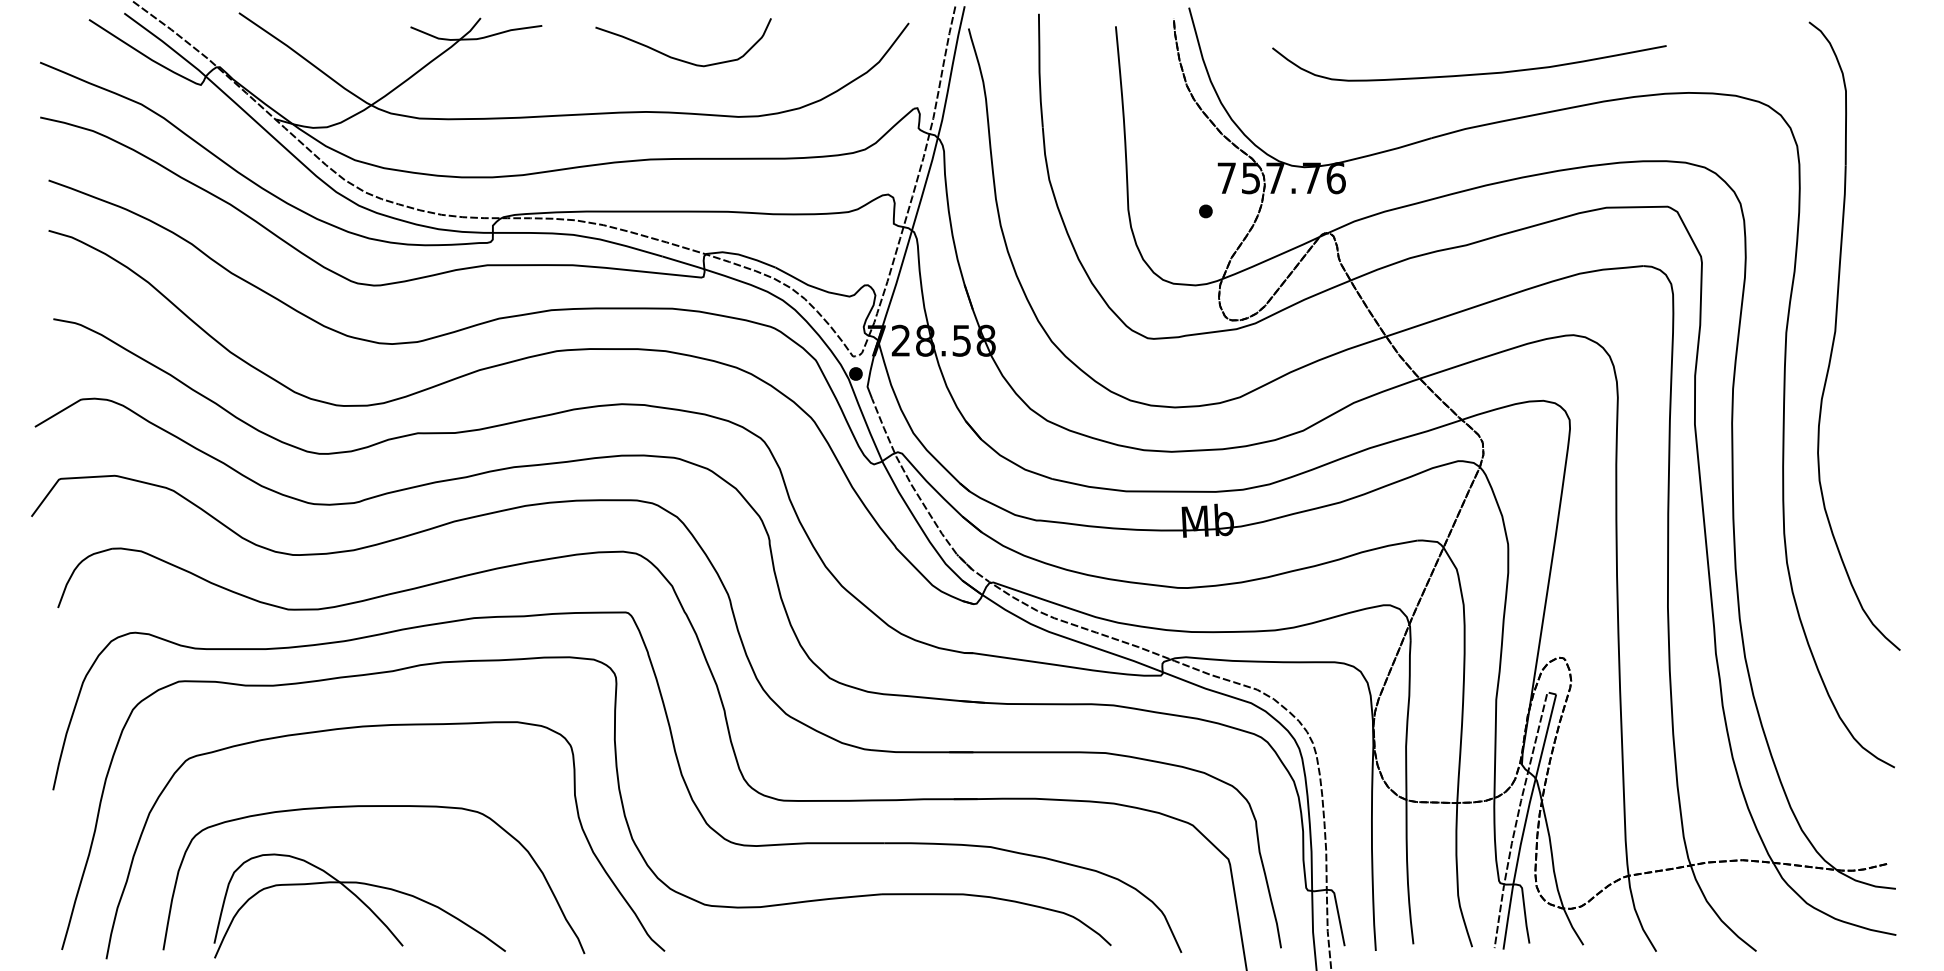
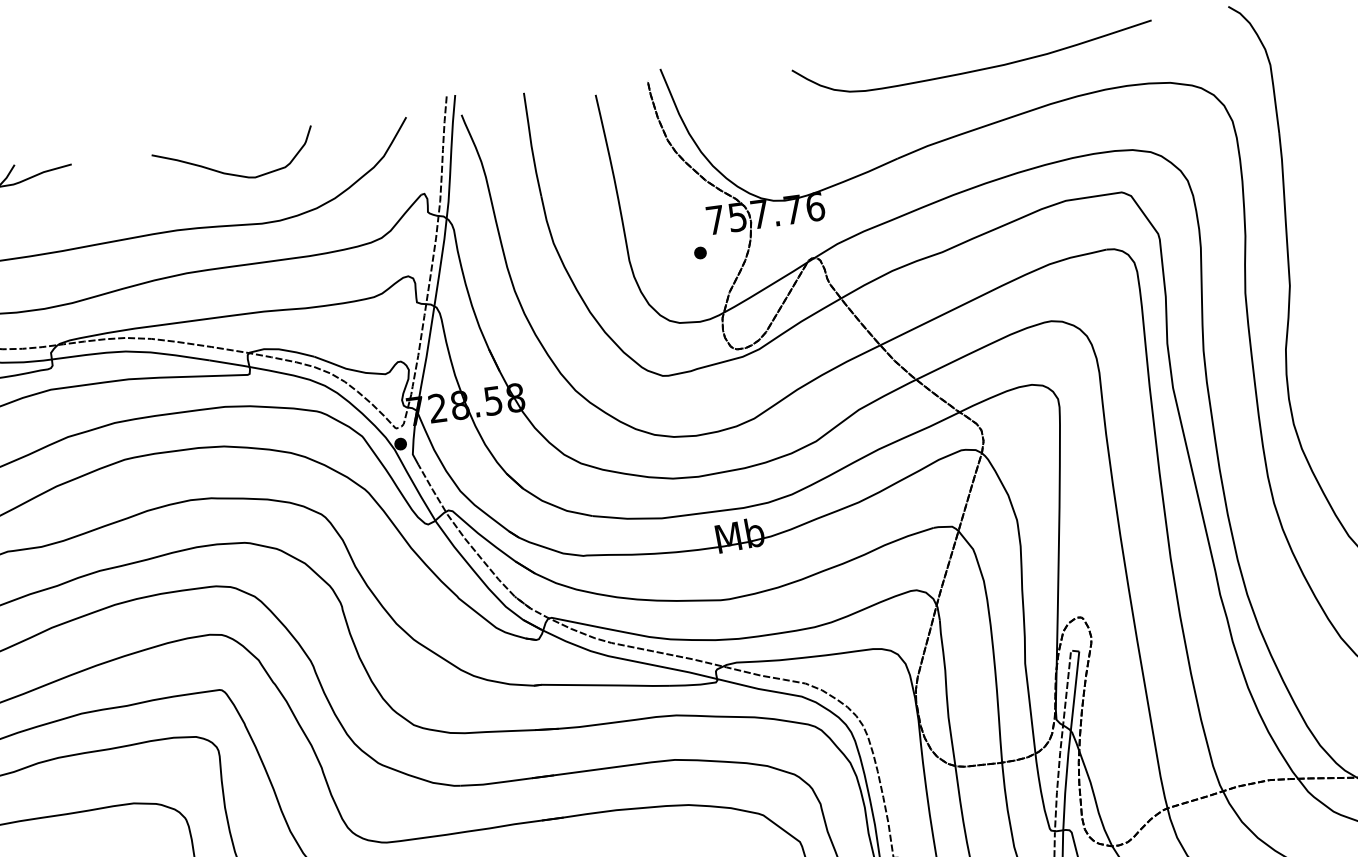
curve: (678, 58) -> (231, 173), moved
curve: (1472, 73) -> (977, 69), moved

